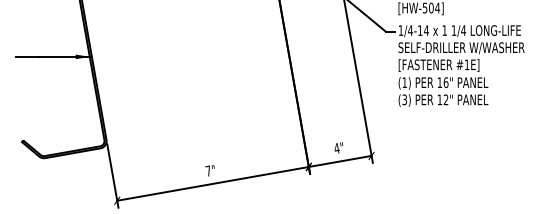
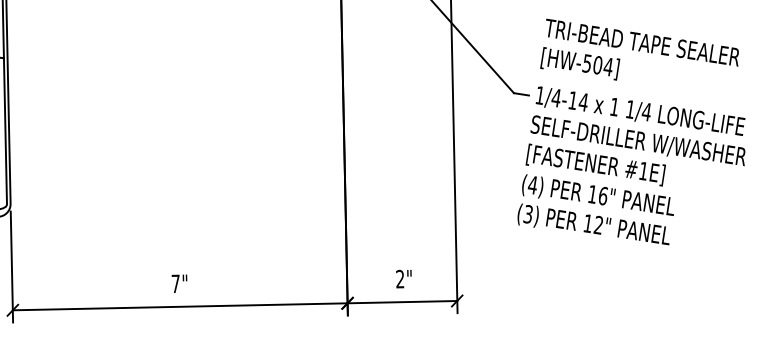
text: (404, 82) -> (532, 184), (1) -> (4)
text: (336, 148) -> (399, 279), 4" -> 2"

